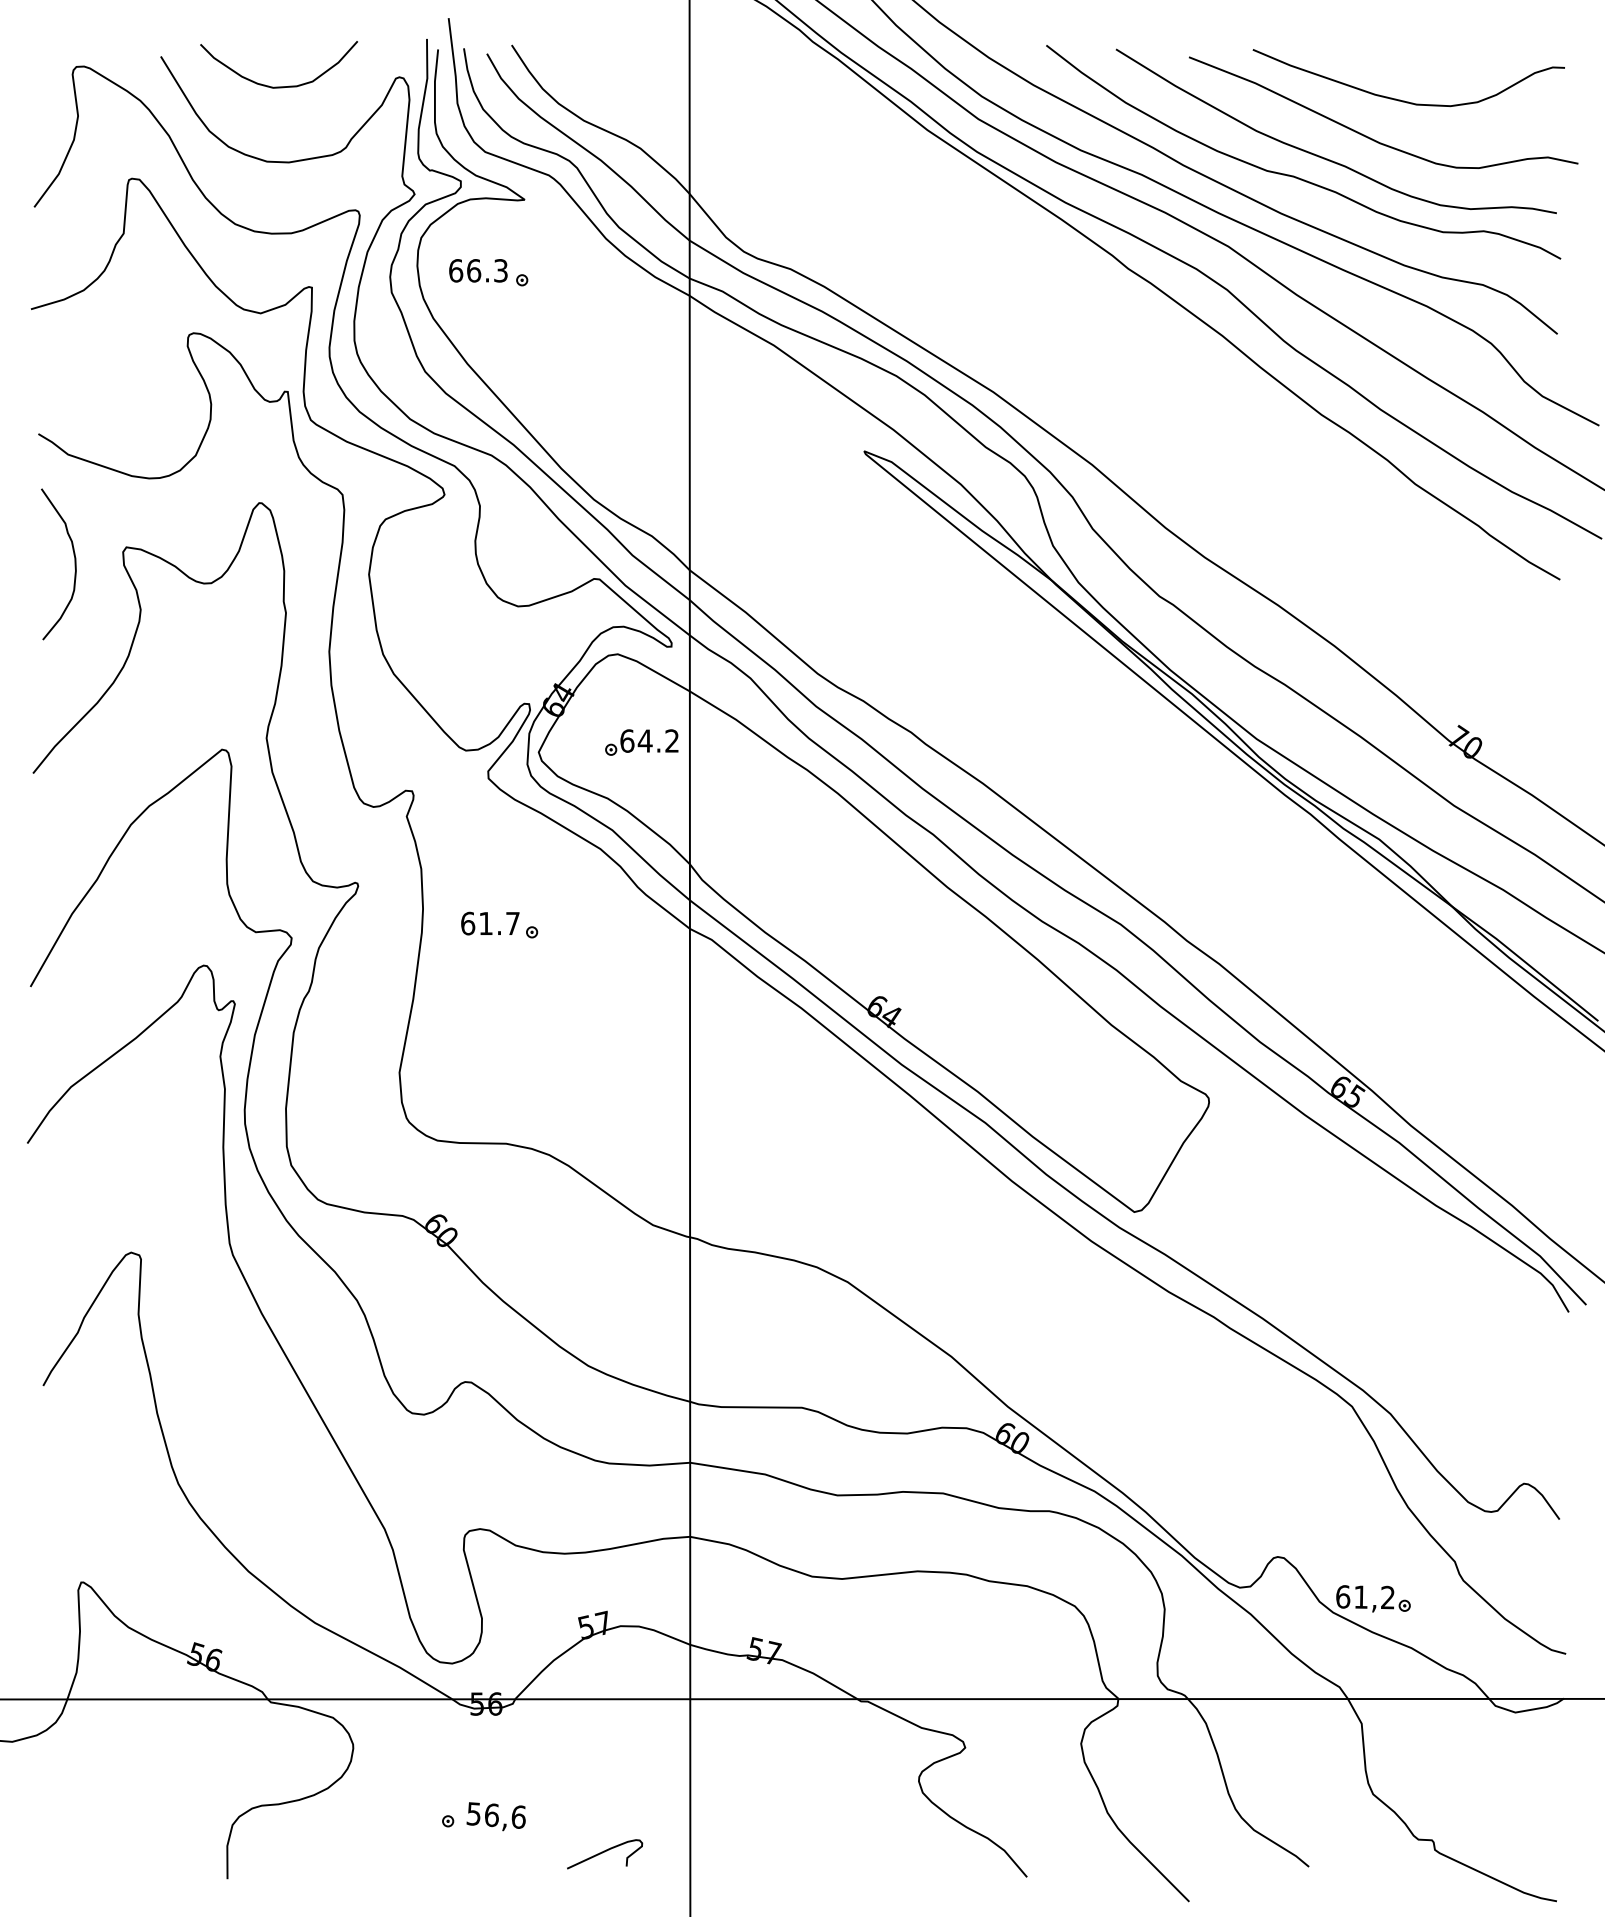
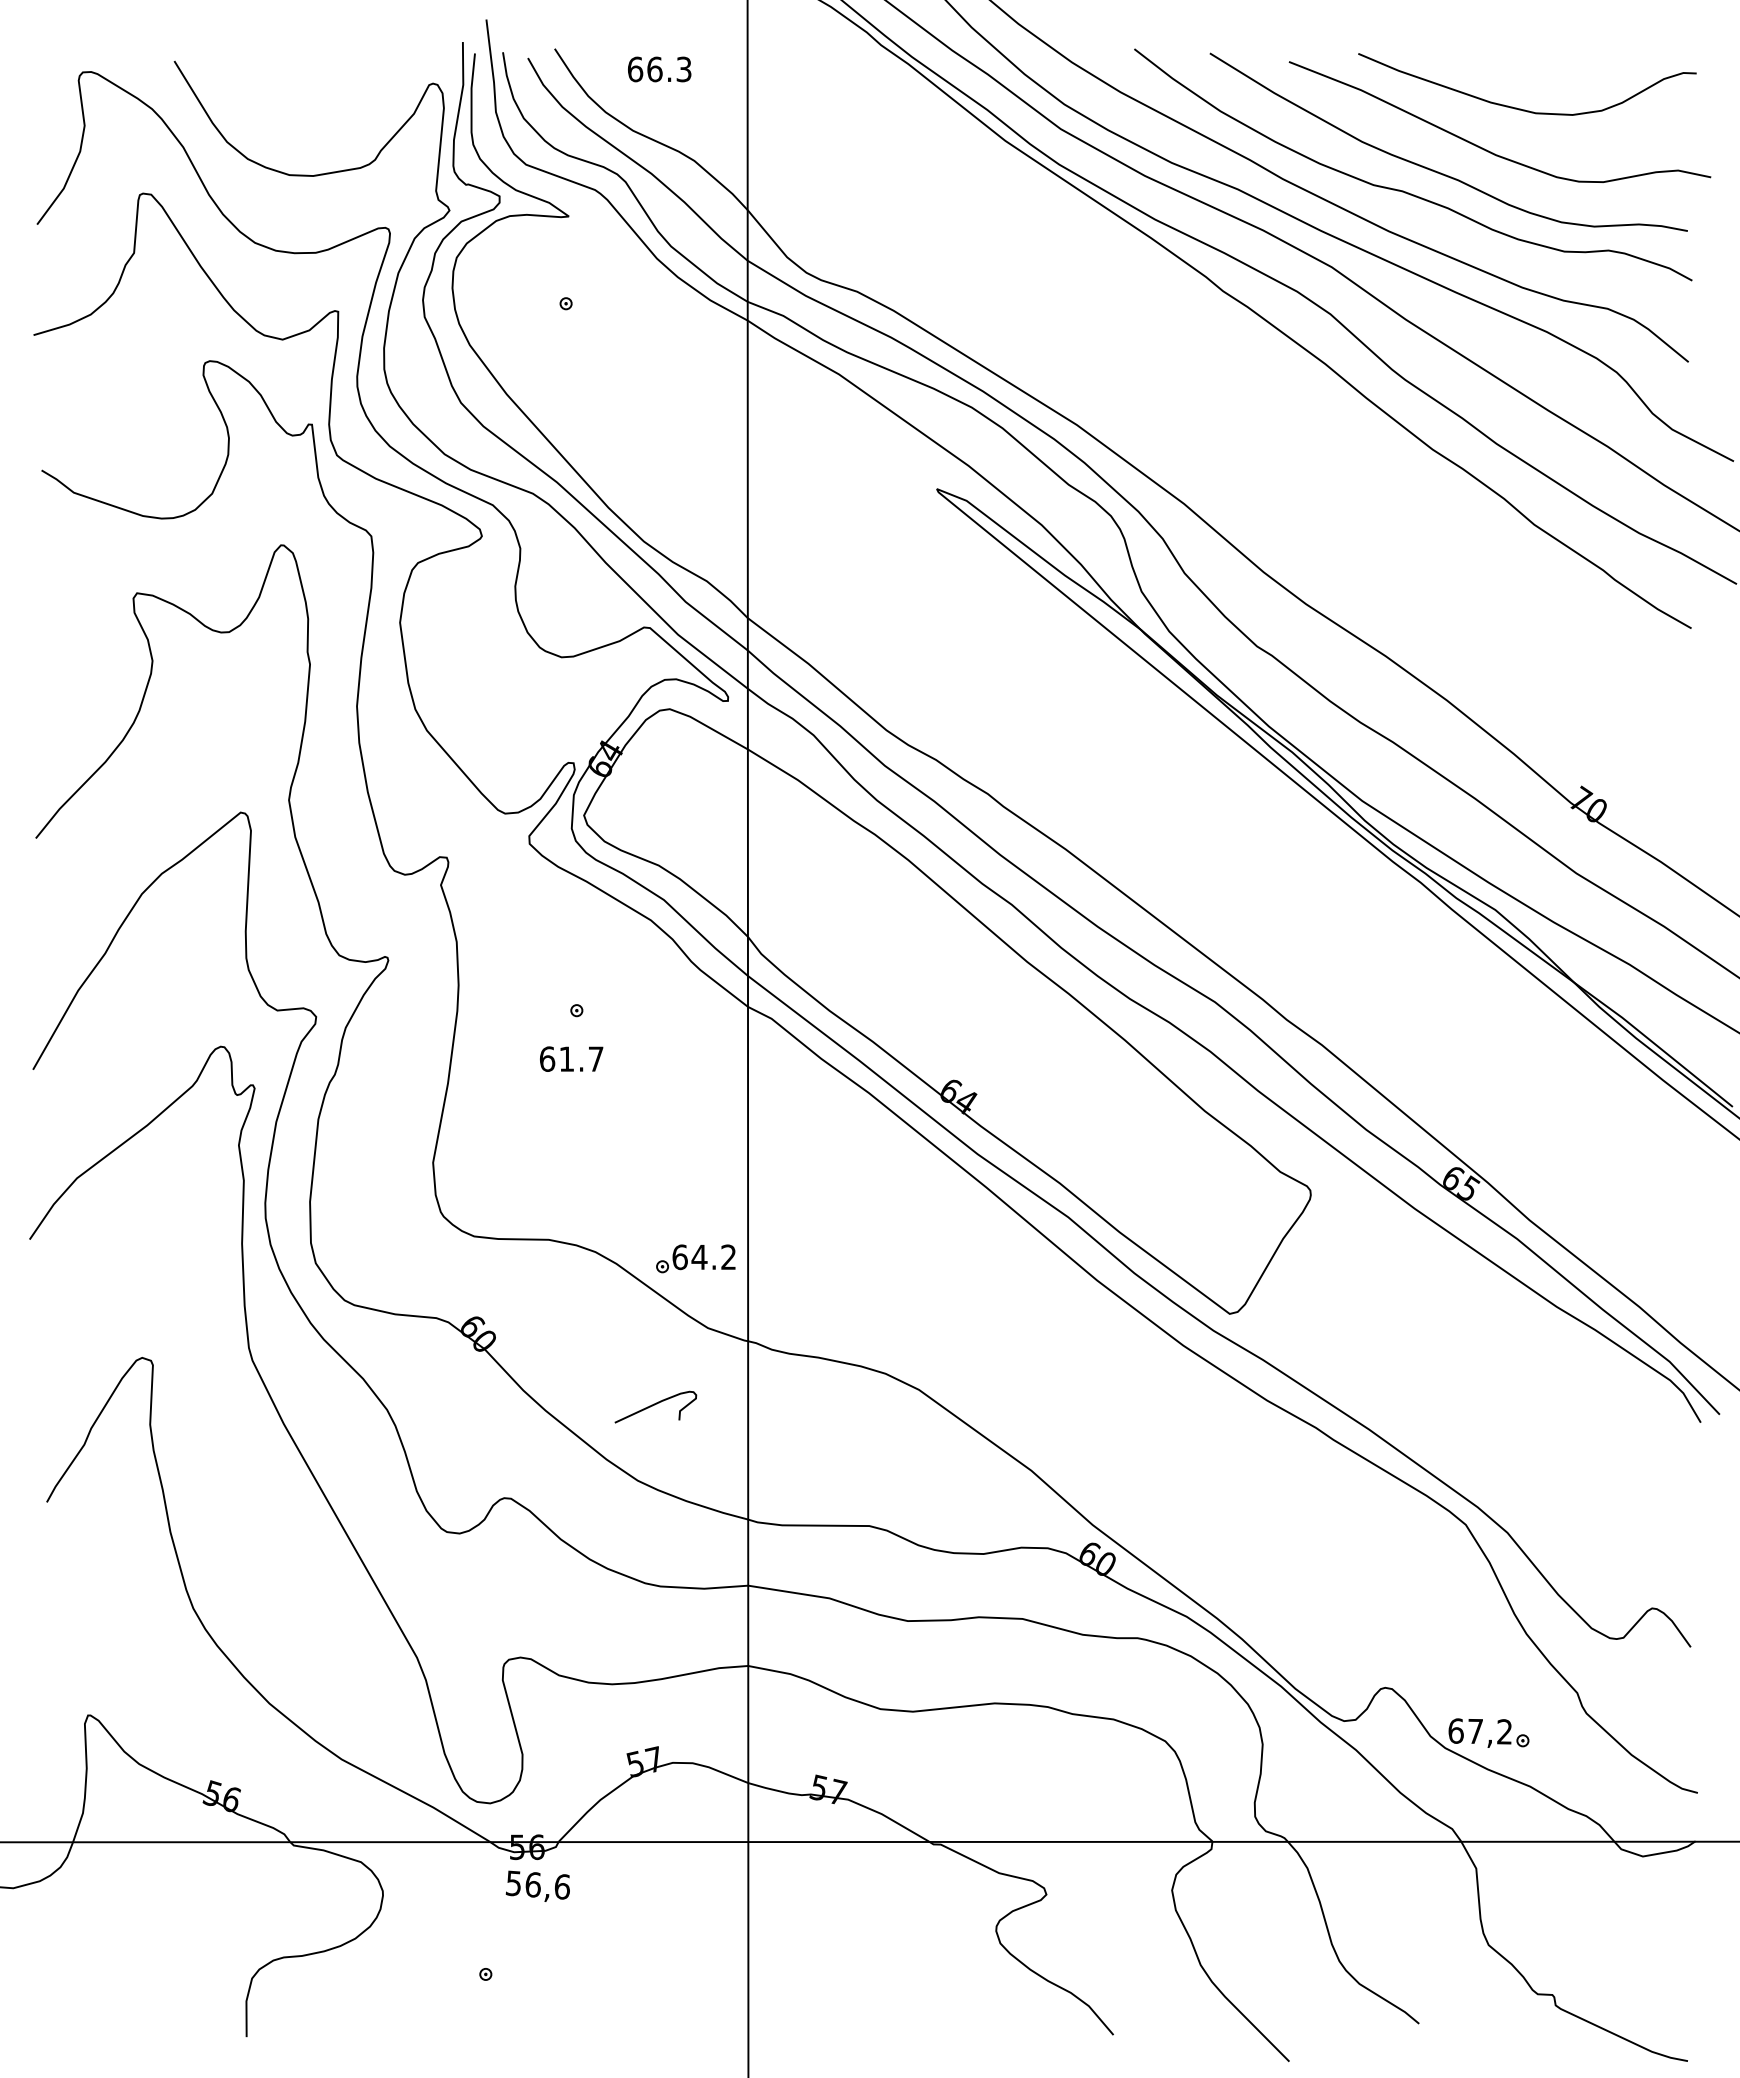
curve: (279, 86) -> (302, 93), removed
text: (478, 270) -> (659, 69), moved
curve: (74, 560) -> (80, 607), removed
part: (641, 742) -> (695, 1258), moved
text: (490, 922) -> (571, 1058), moved
text: (1361, 1597) -> (1475, 1731), 61,2 -> 67,2
text: (495, 1815) -> (537, 1885), moved
curve: (603, 1852) -> (654, 1405), moved

